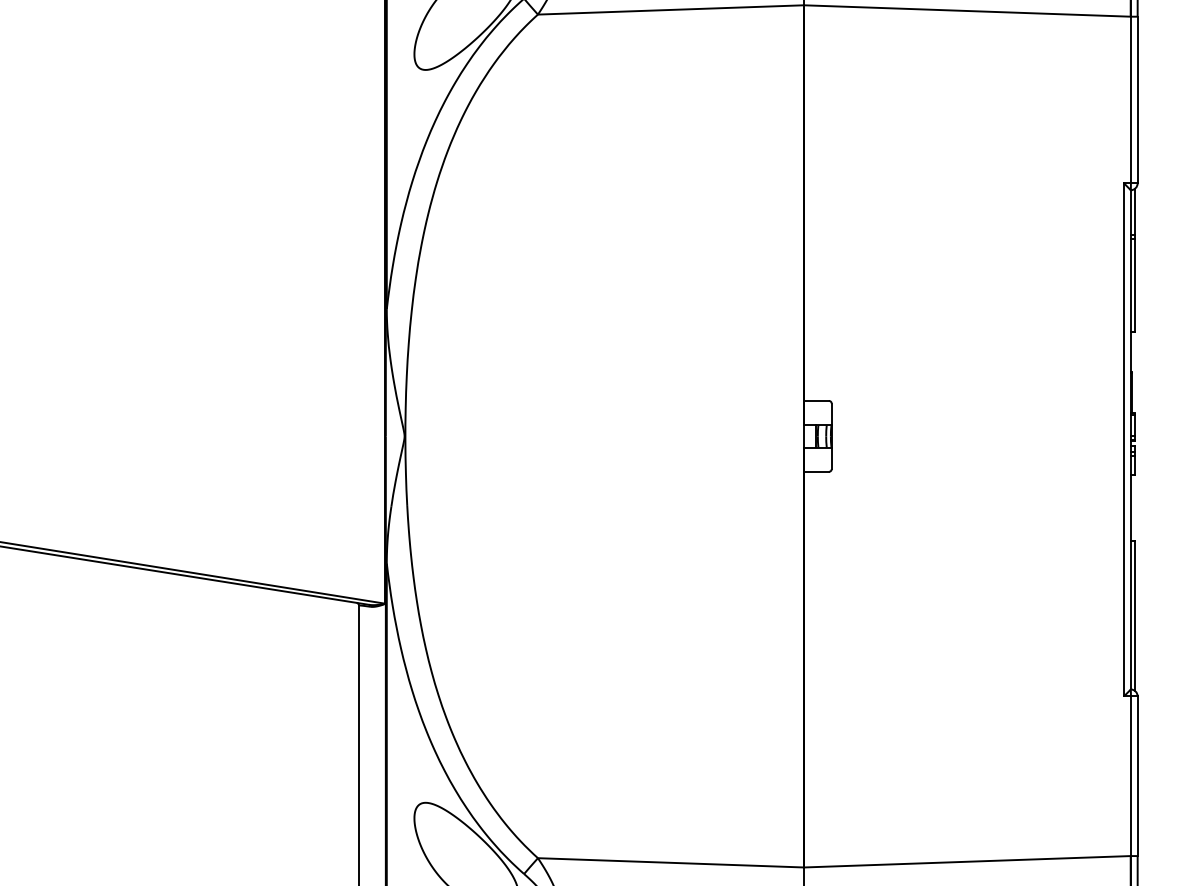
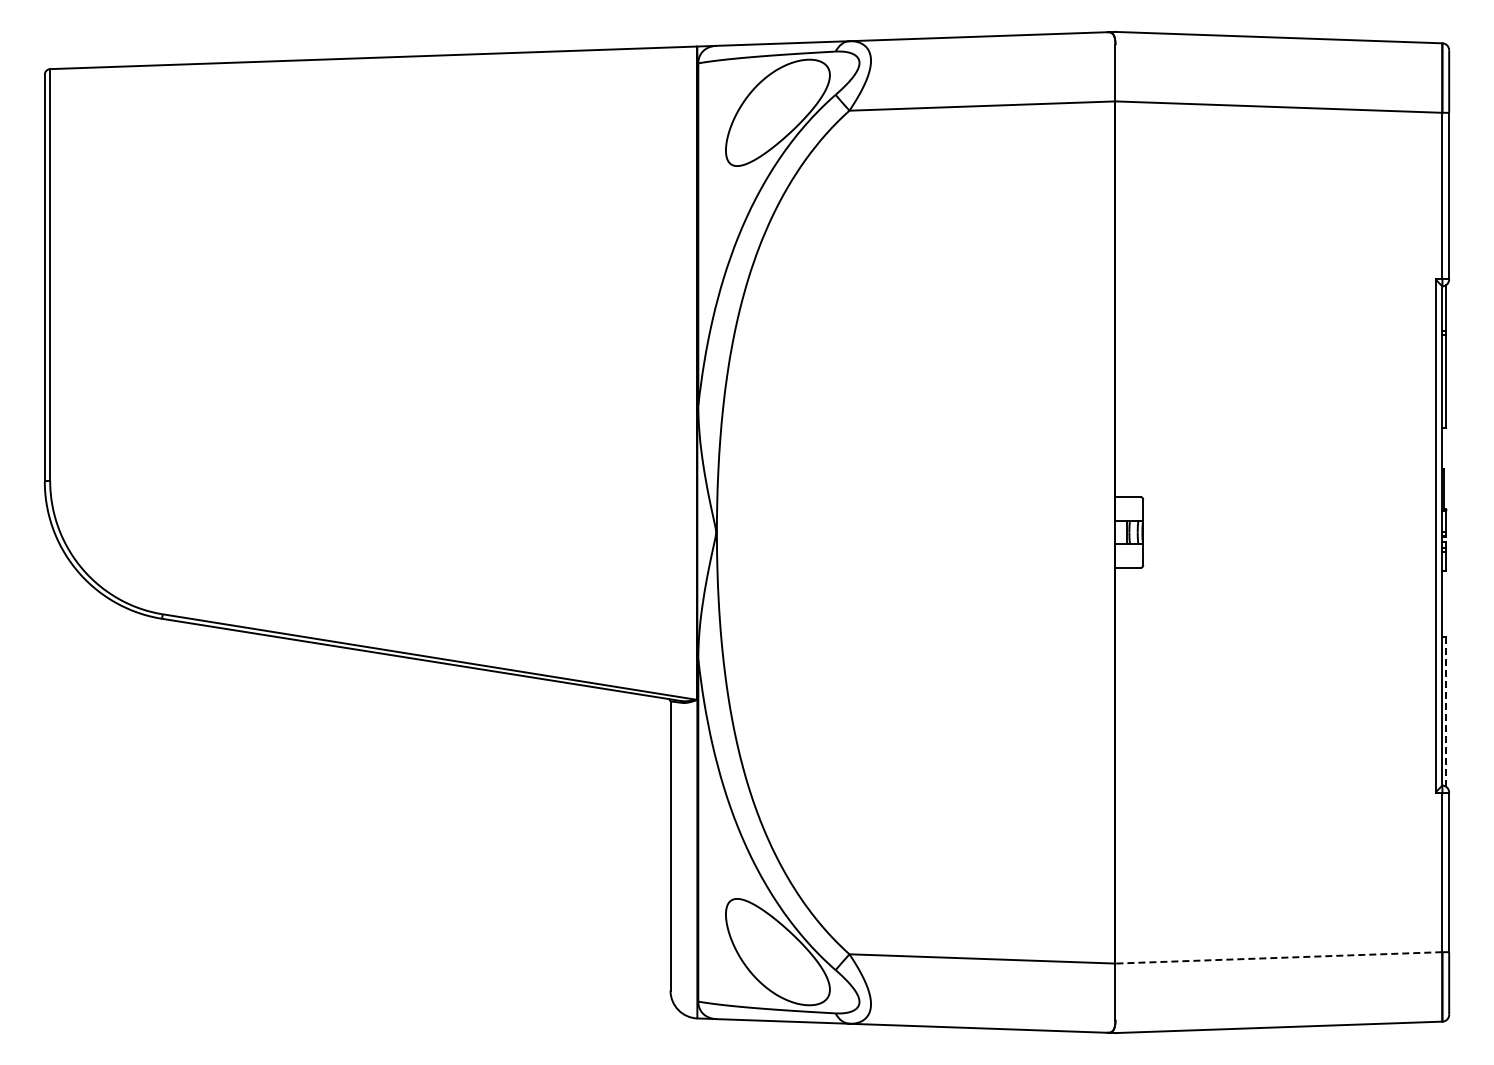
line: (1134, 615) -> (1446, 711), solid -> dashed
line: (966, 861) -> (1278, 957), solid -> dashed

